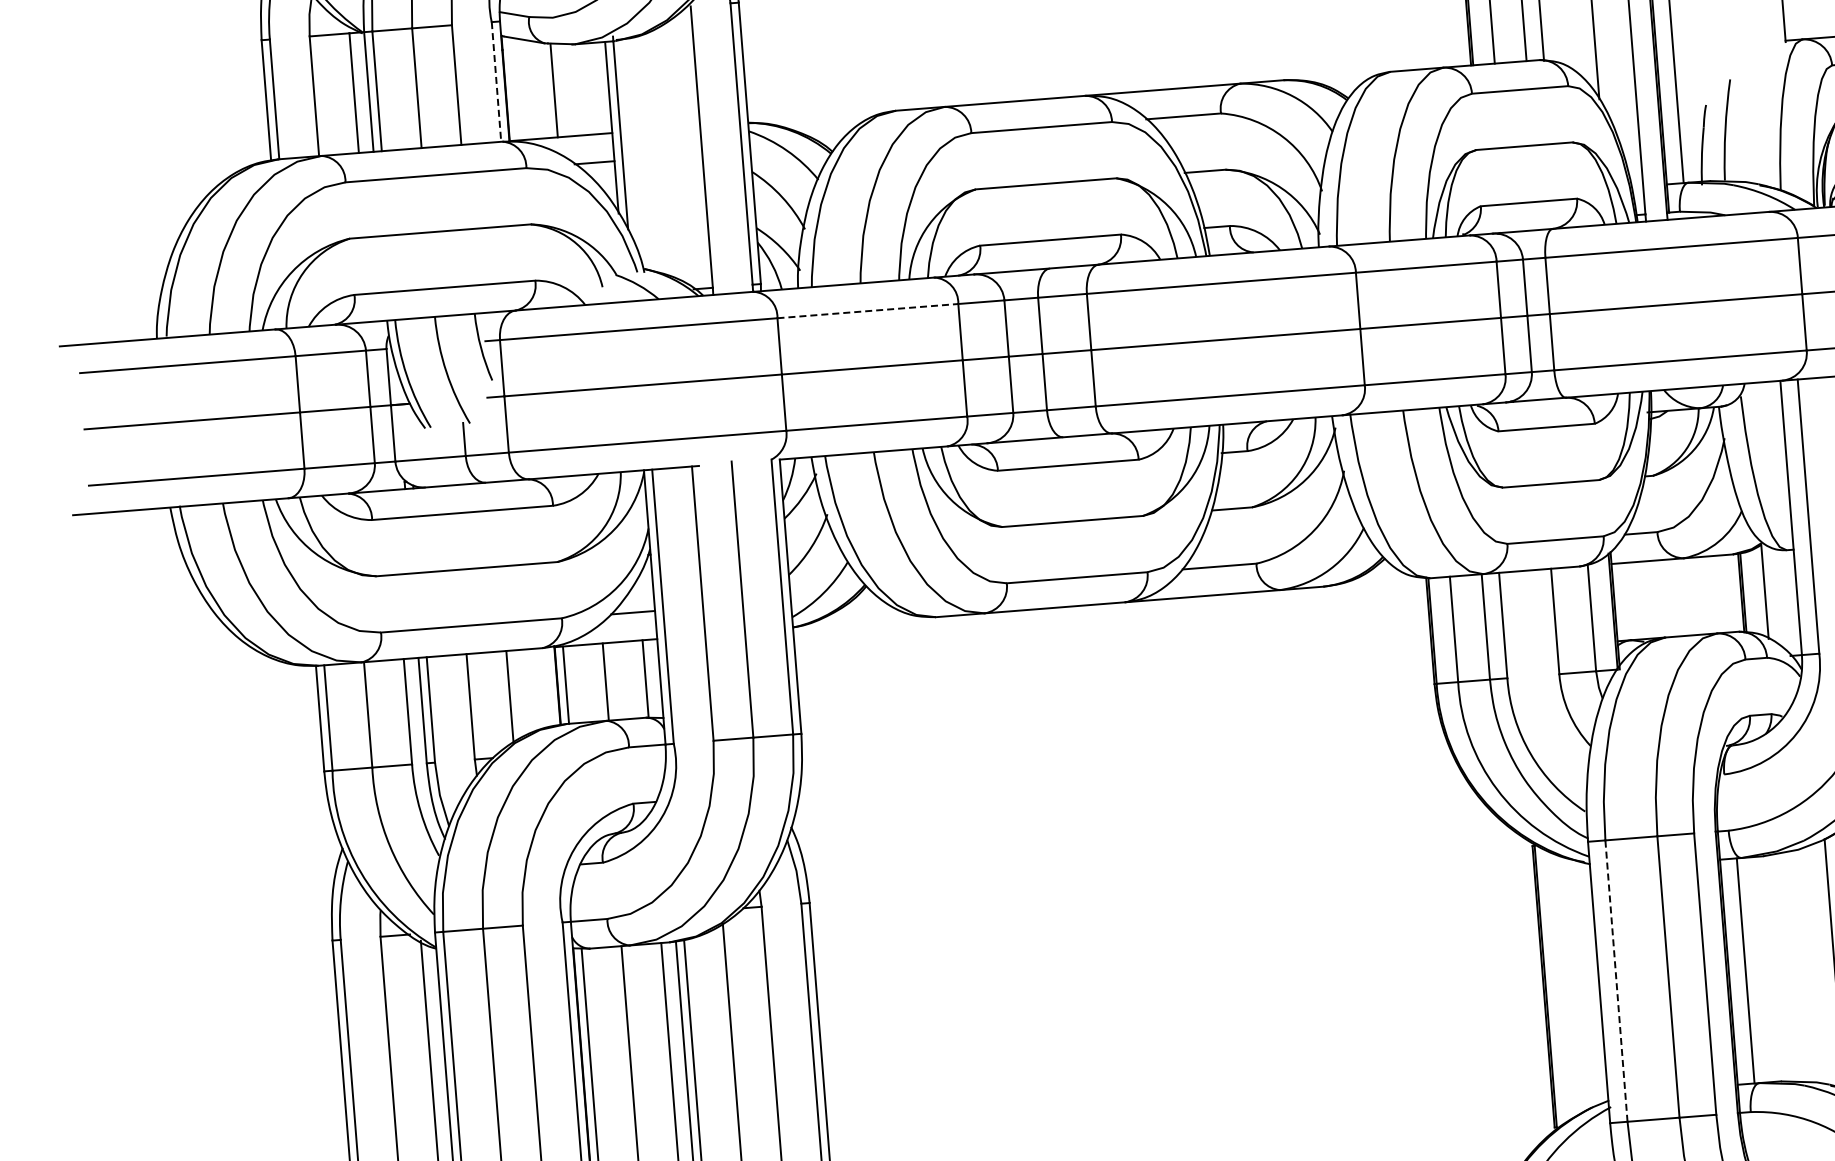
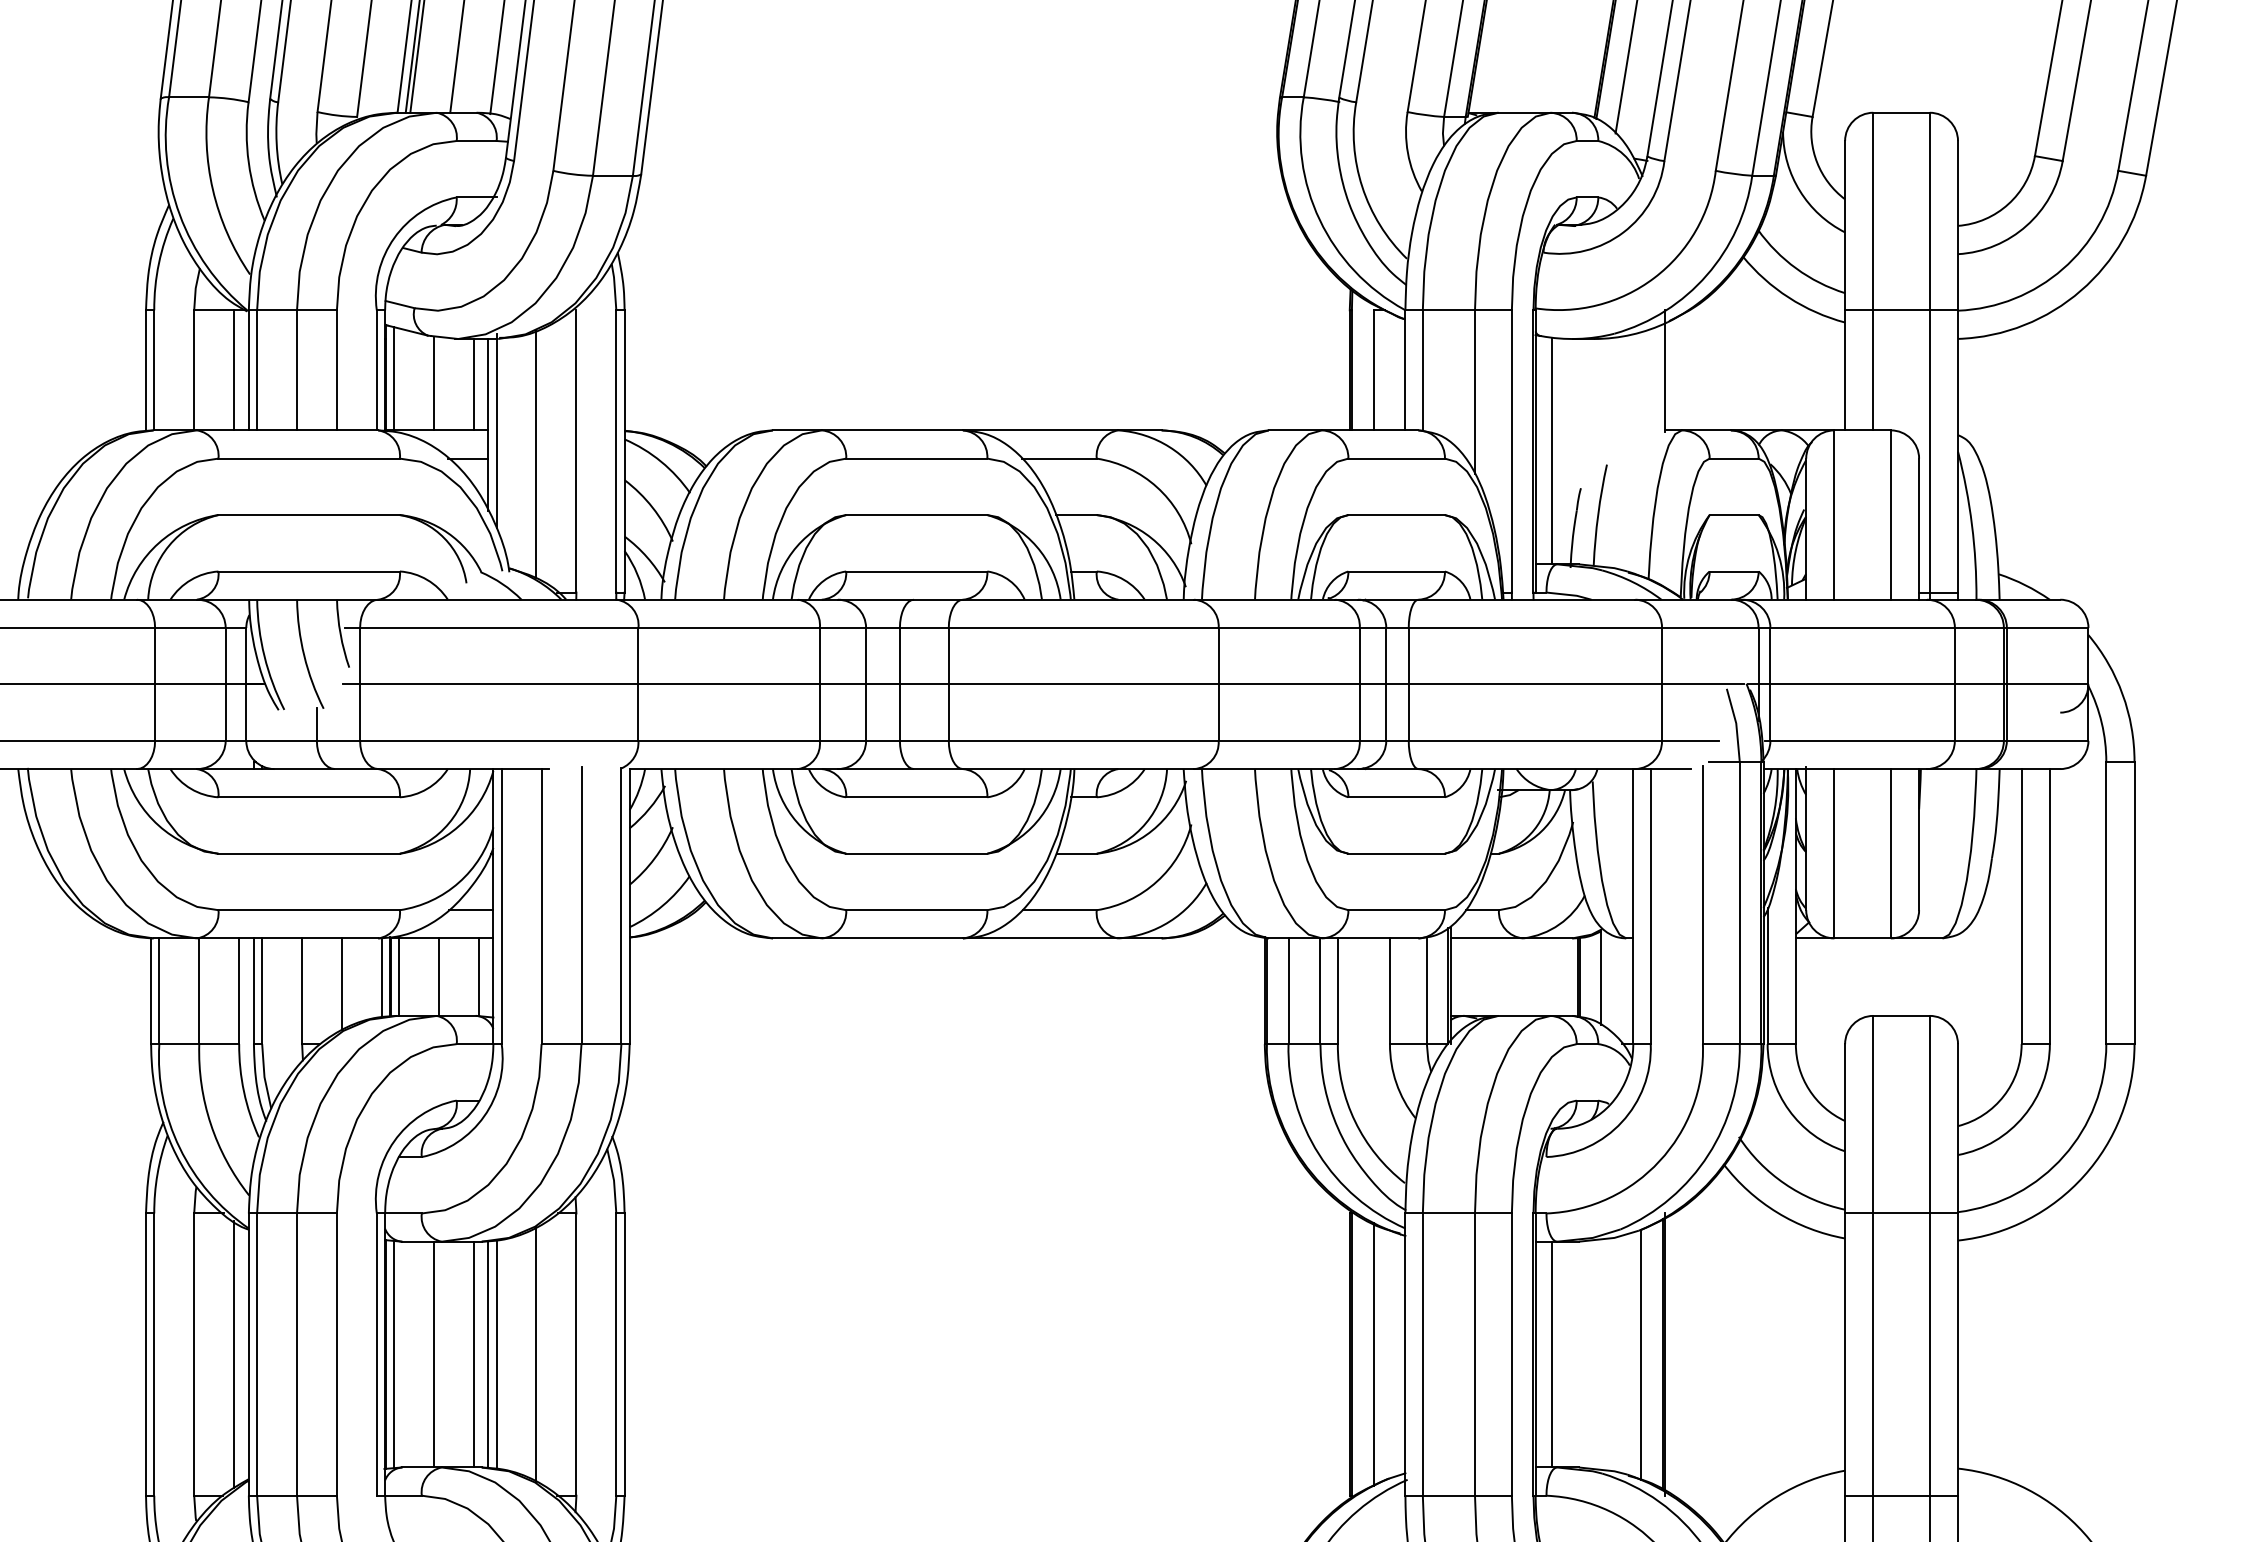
line: (496, 82) -> (376, 370), dashed -> solid
line: (513, 88) -> (393, 378), added
line: (593, 88) -> (473, 384), added
line: (662, 153) -> (536, 454), added
line: (868, 310) -> (729, 627), dashed -> solid
line: (548, 686) -> (381, 977), added
line: (1616, 981) -> (1422, 1354), dashed -> solid
line: (1567, 984) -> (1373, 1354), added

